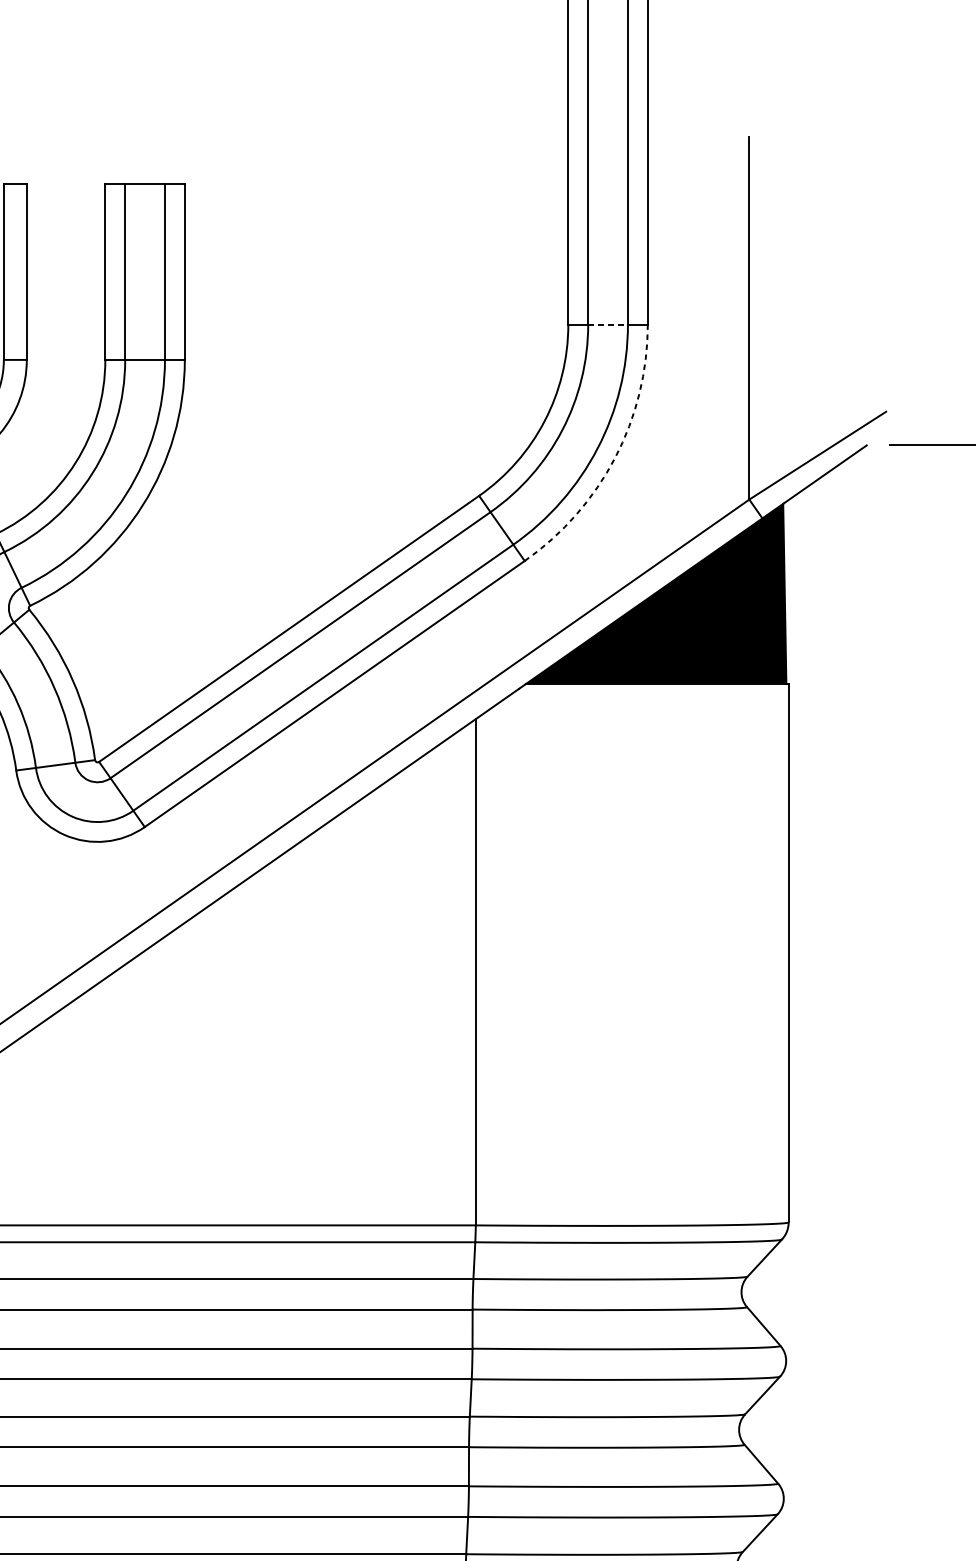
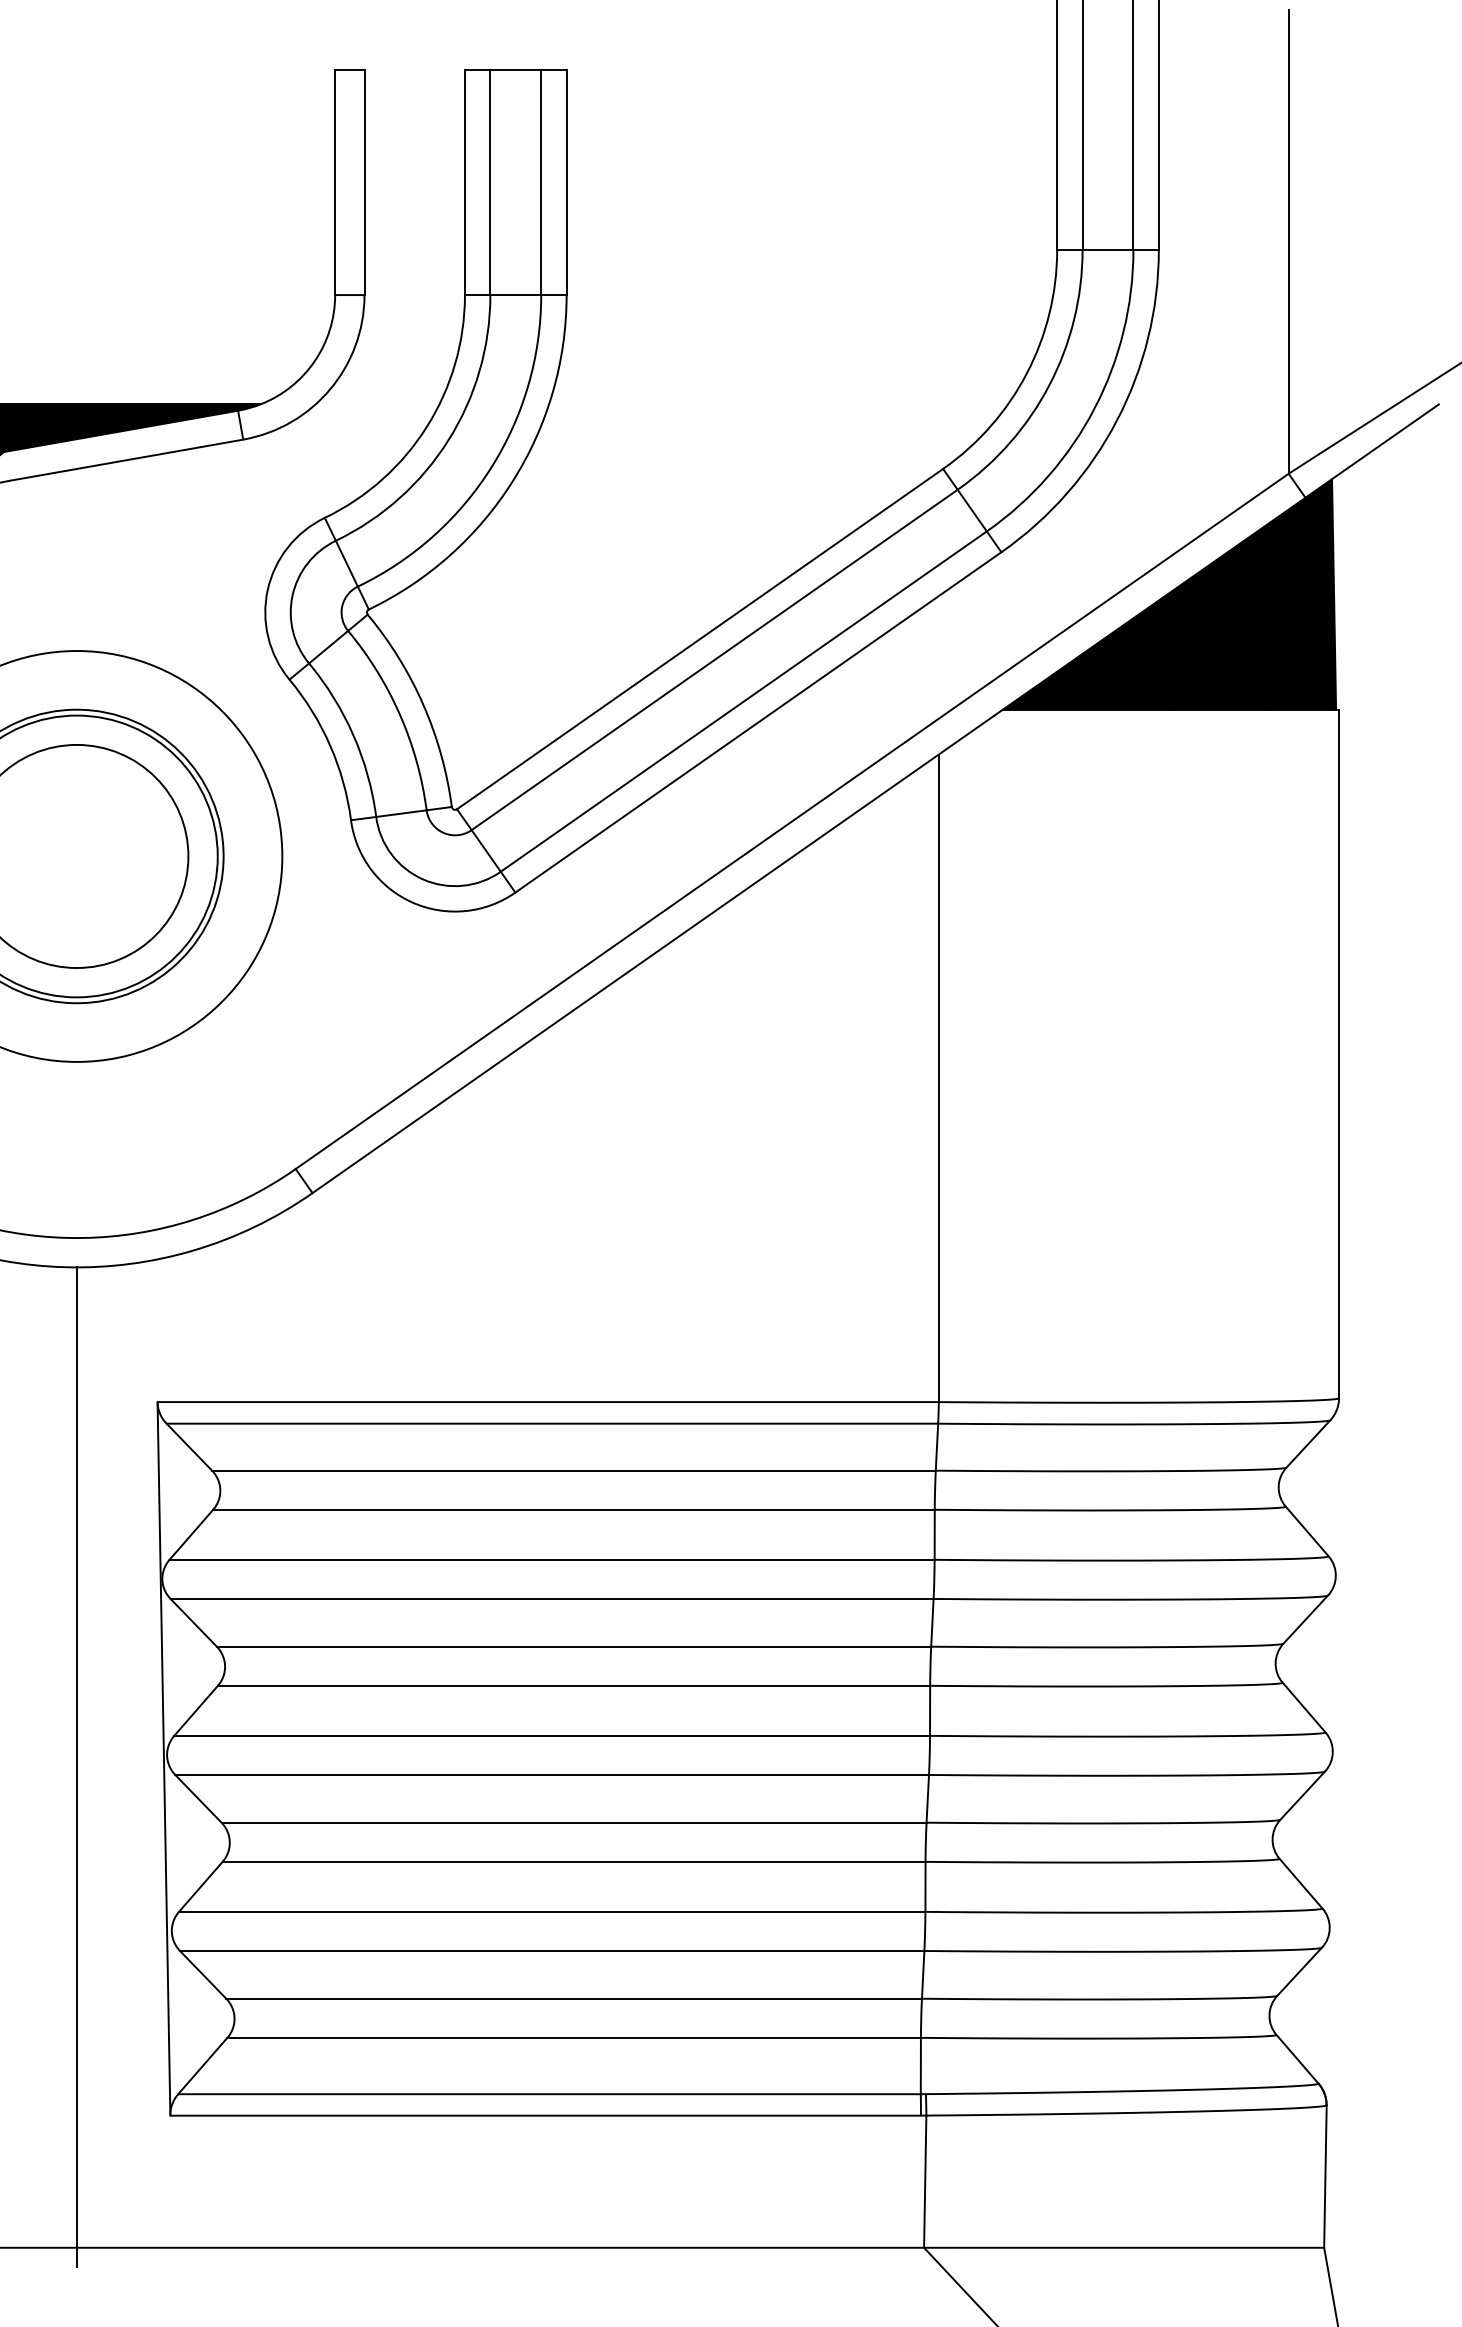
line: (608, 324) -> (1108, 249), dashed -> solid
arc: (615, 457) -> (1117, 420), dashed -> solid

